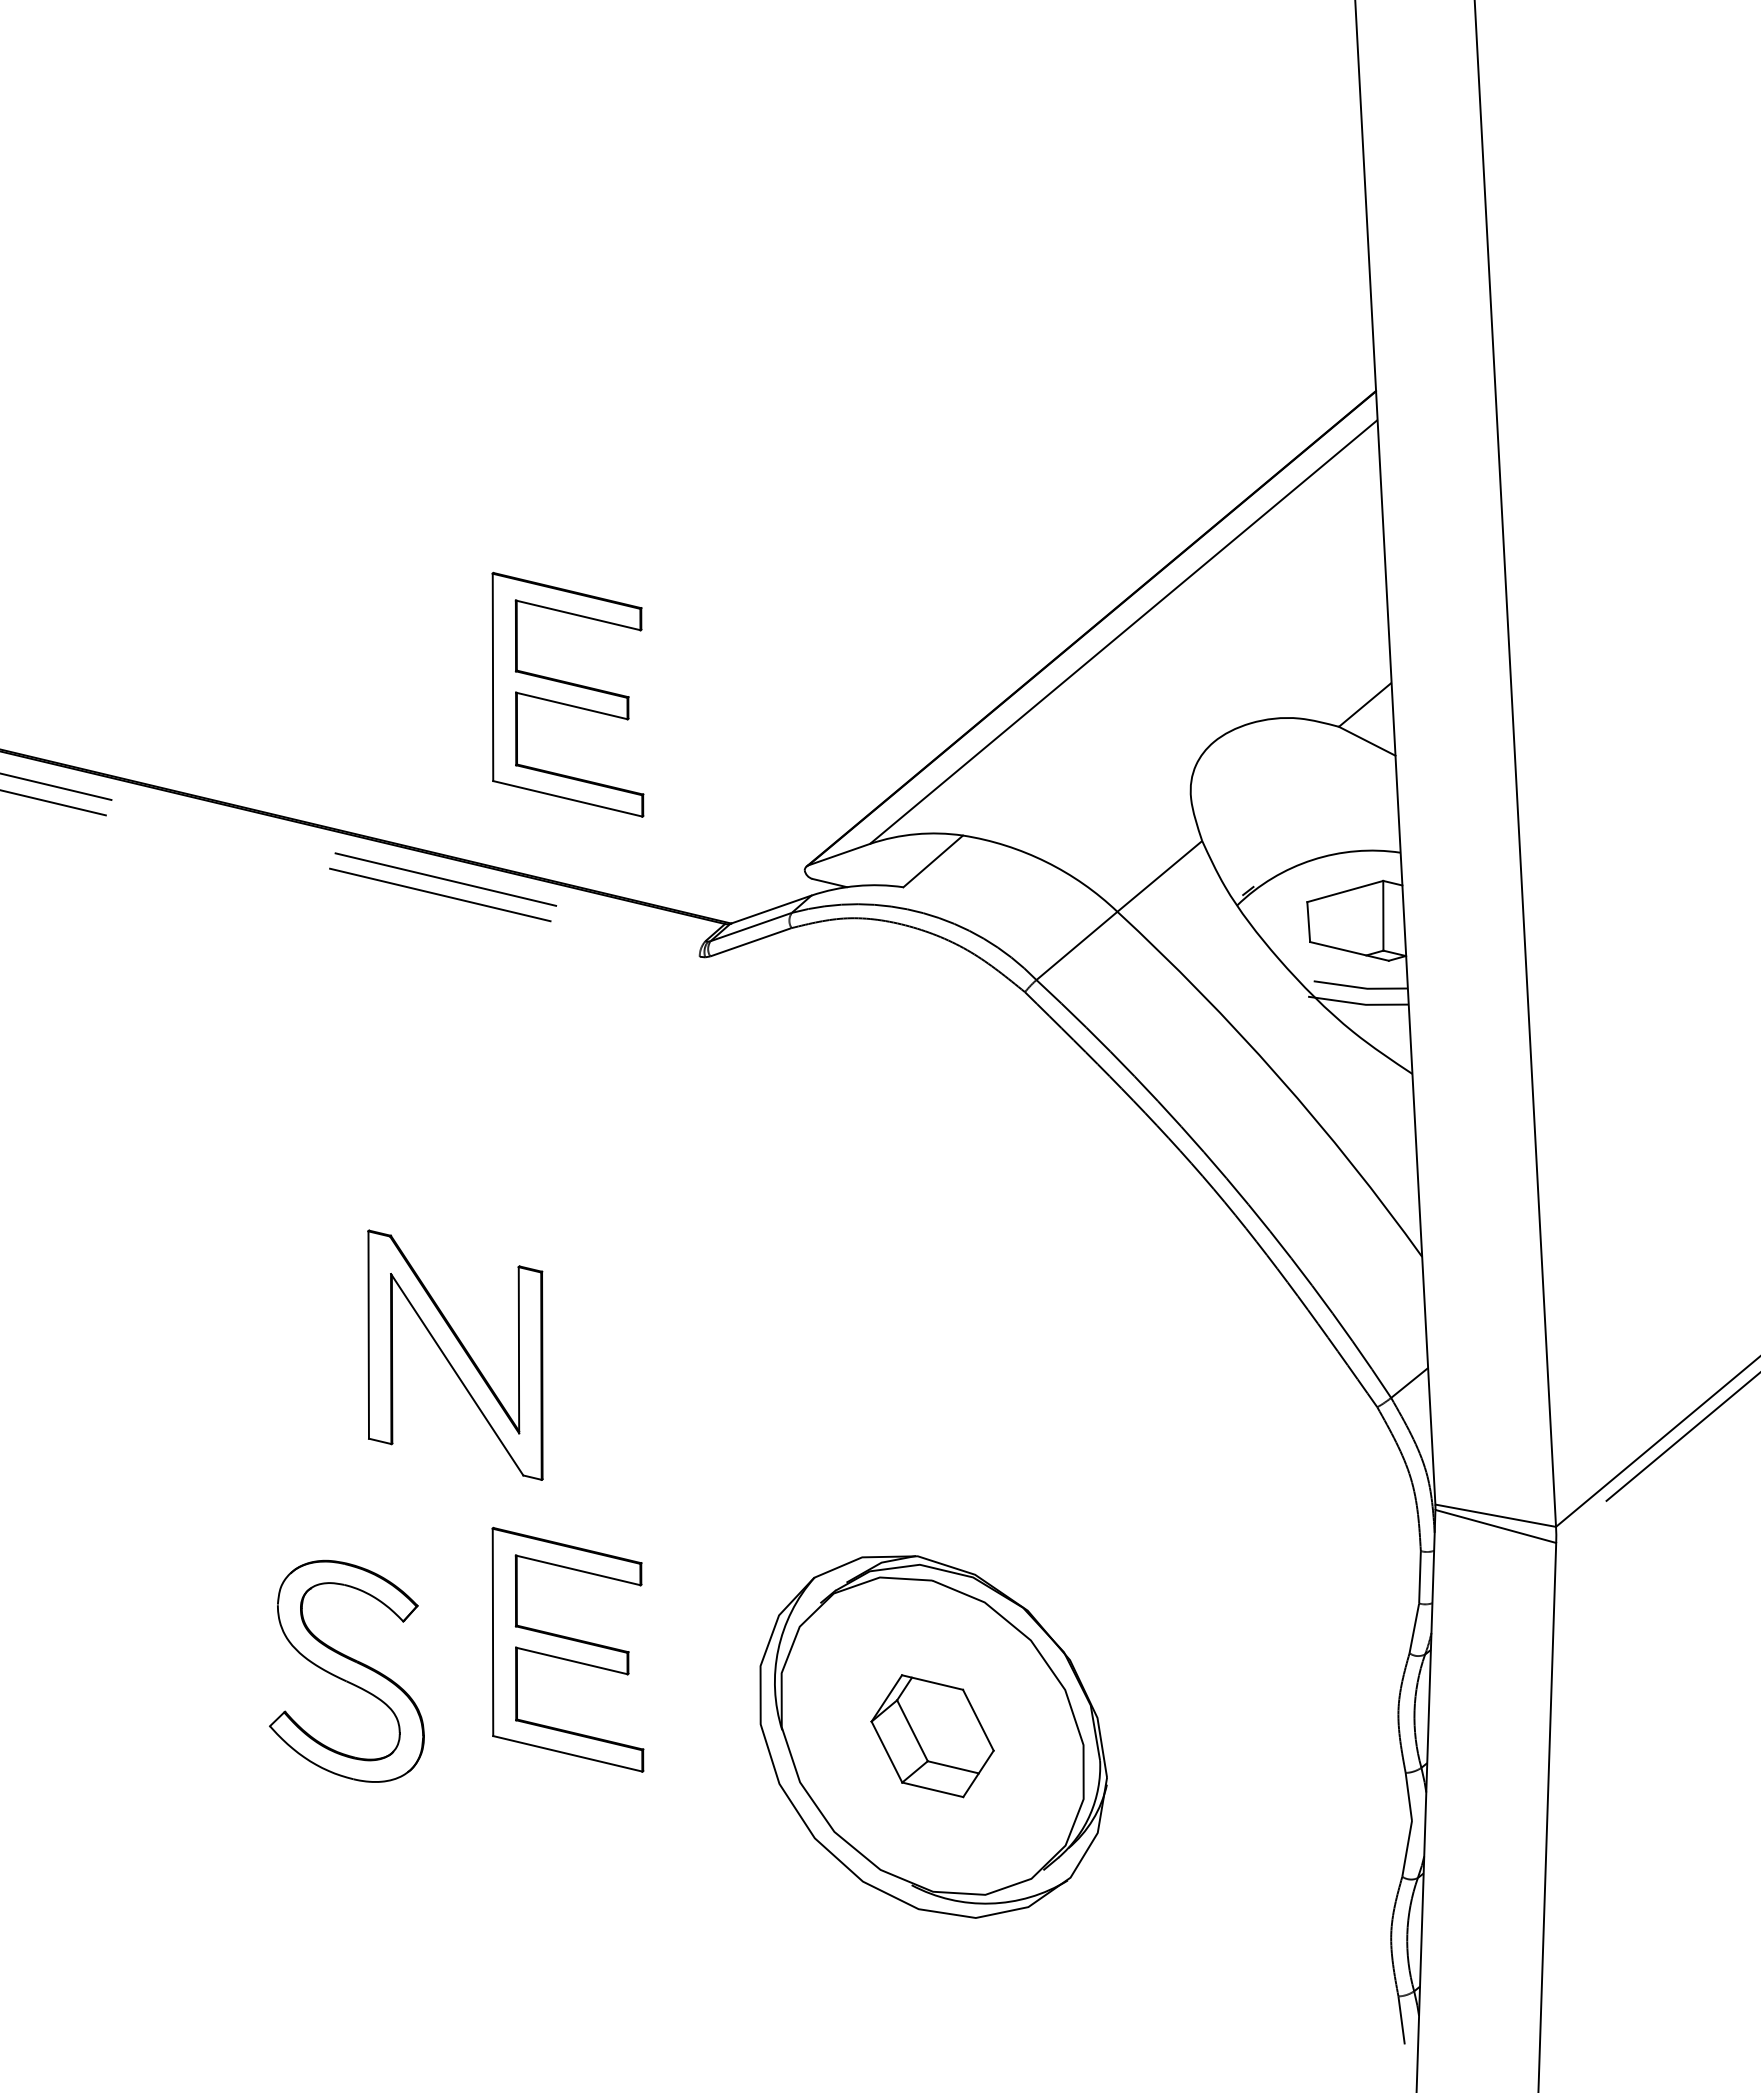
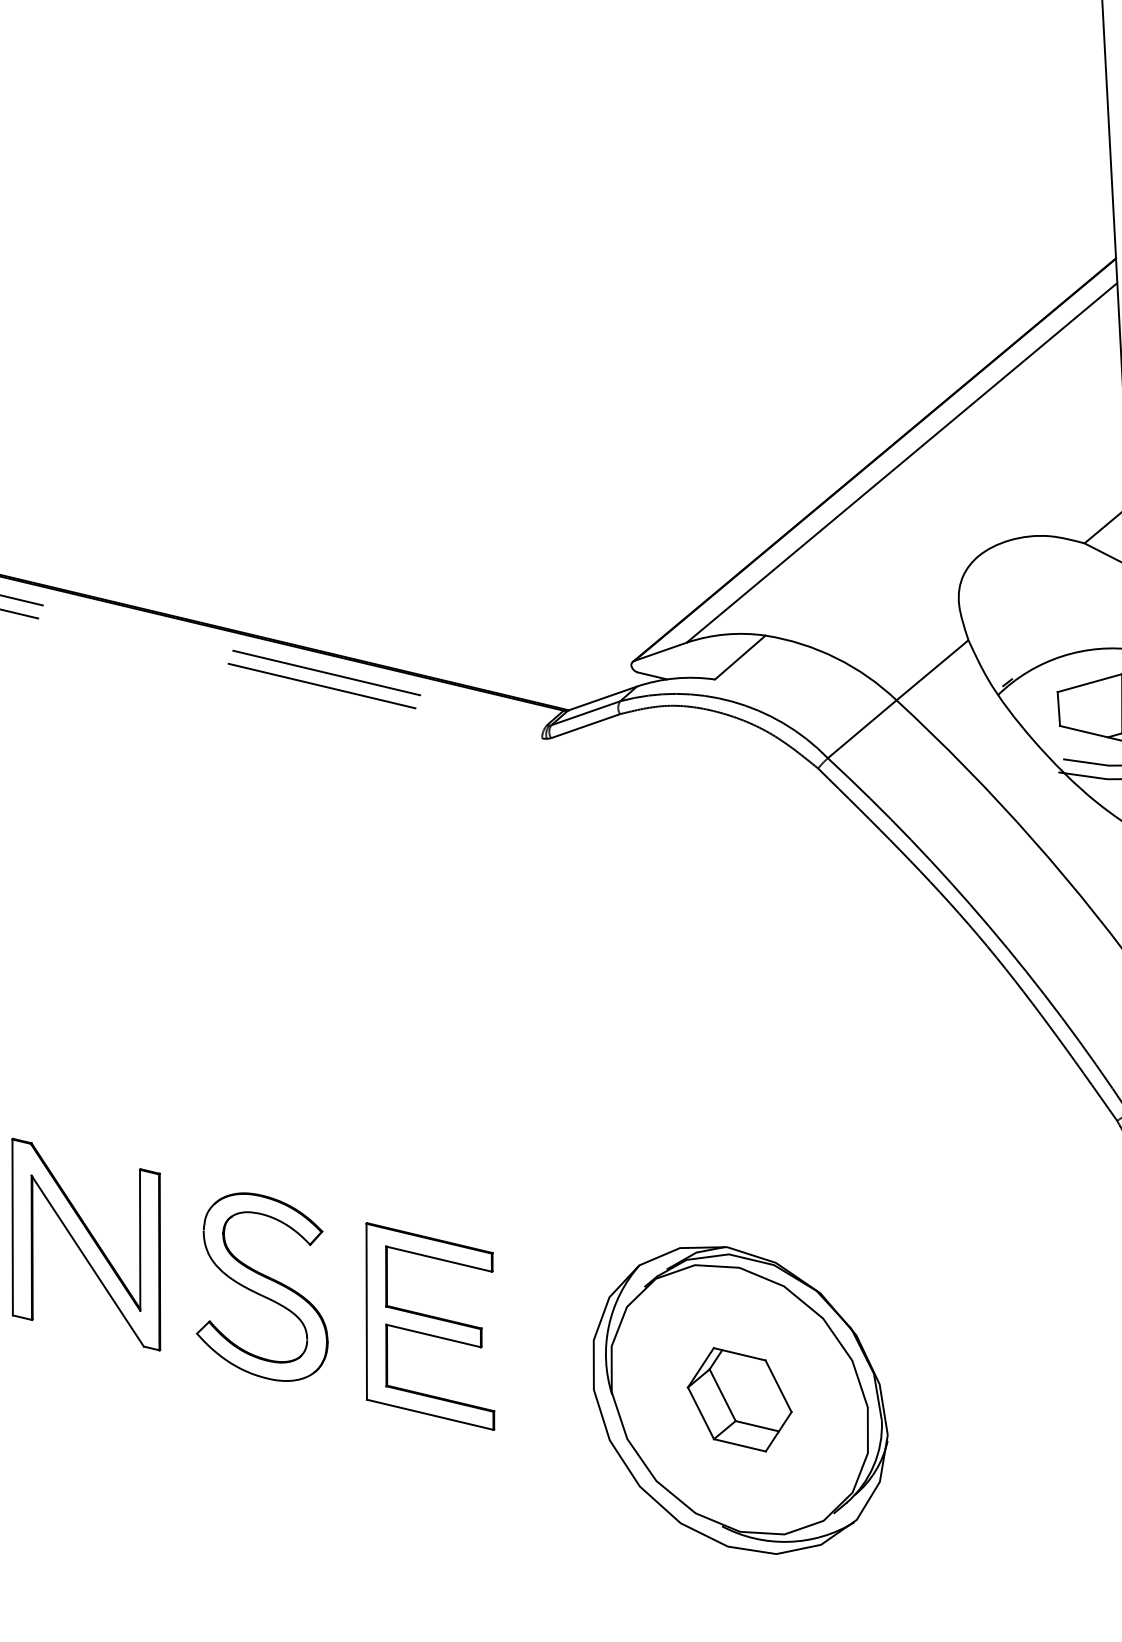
part: (567, 694) -> (429, 515), removed
part: (455, 1354) -> (86, 1243), moved
part: (346, 1670) -> (261, 1286), moved

